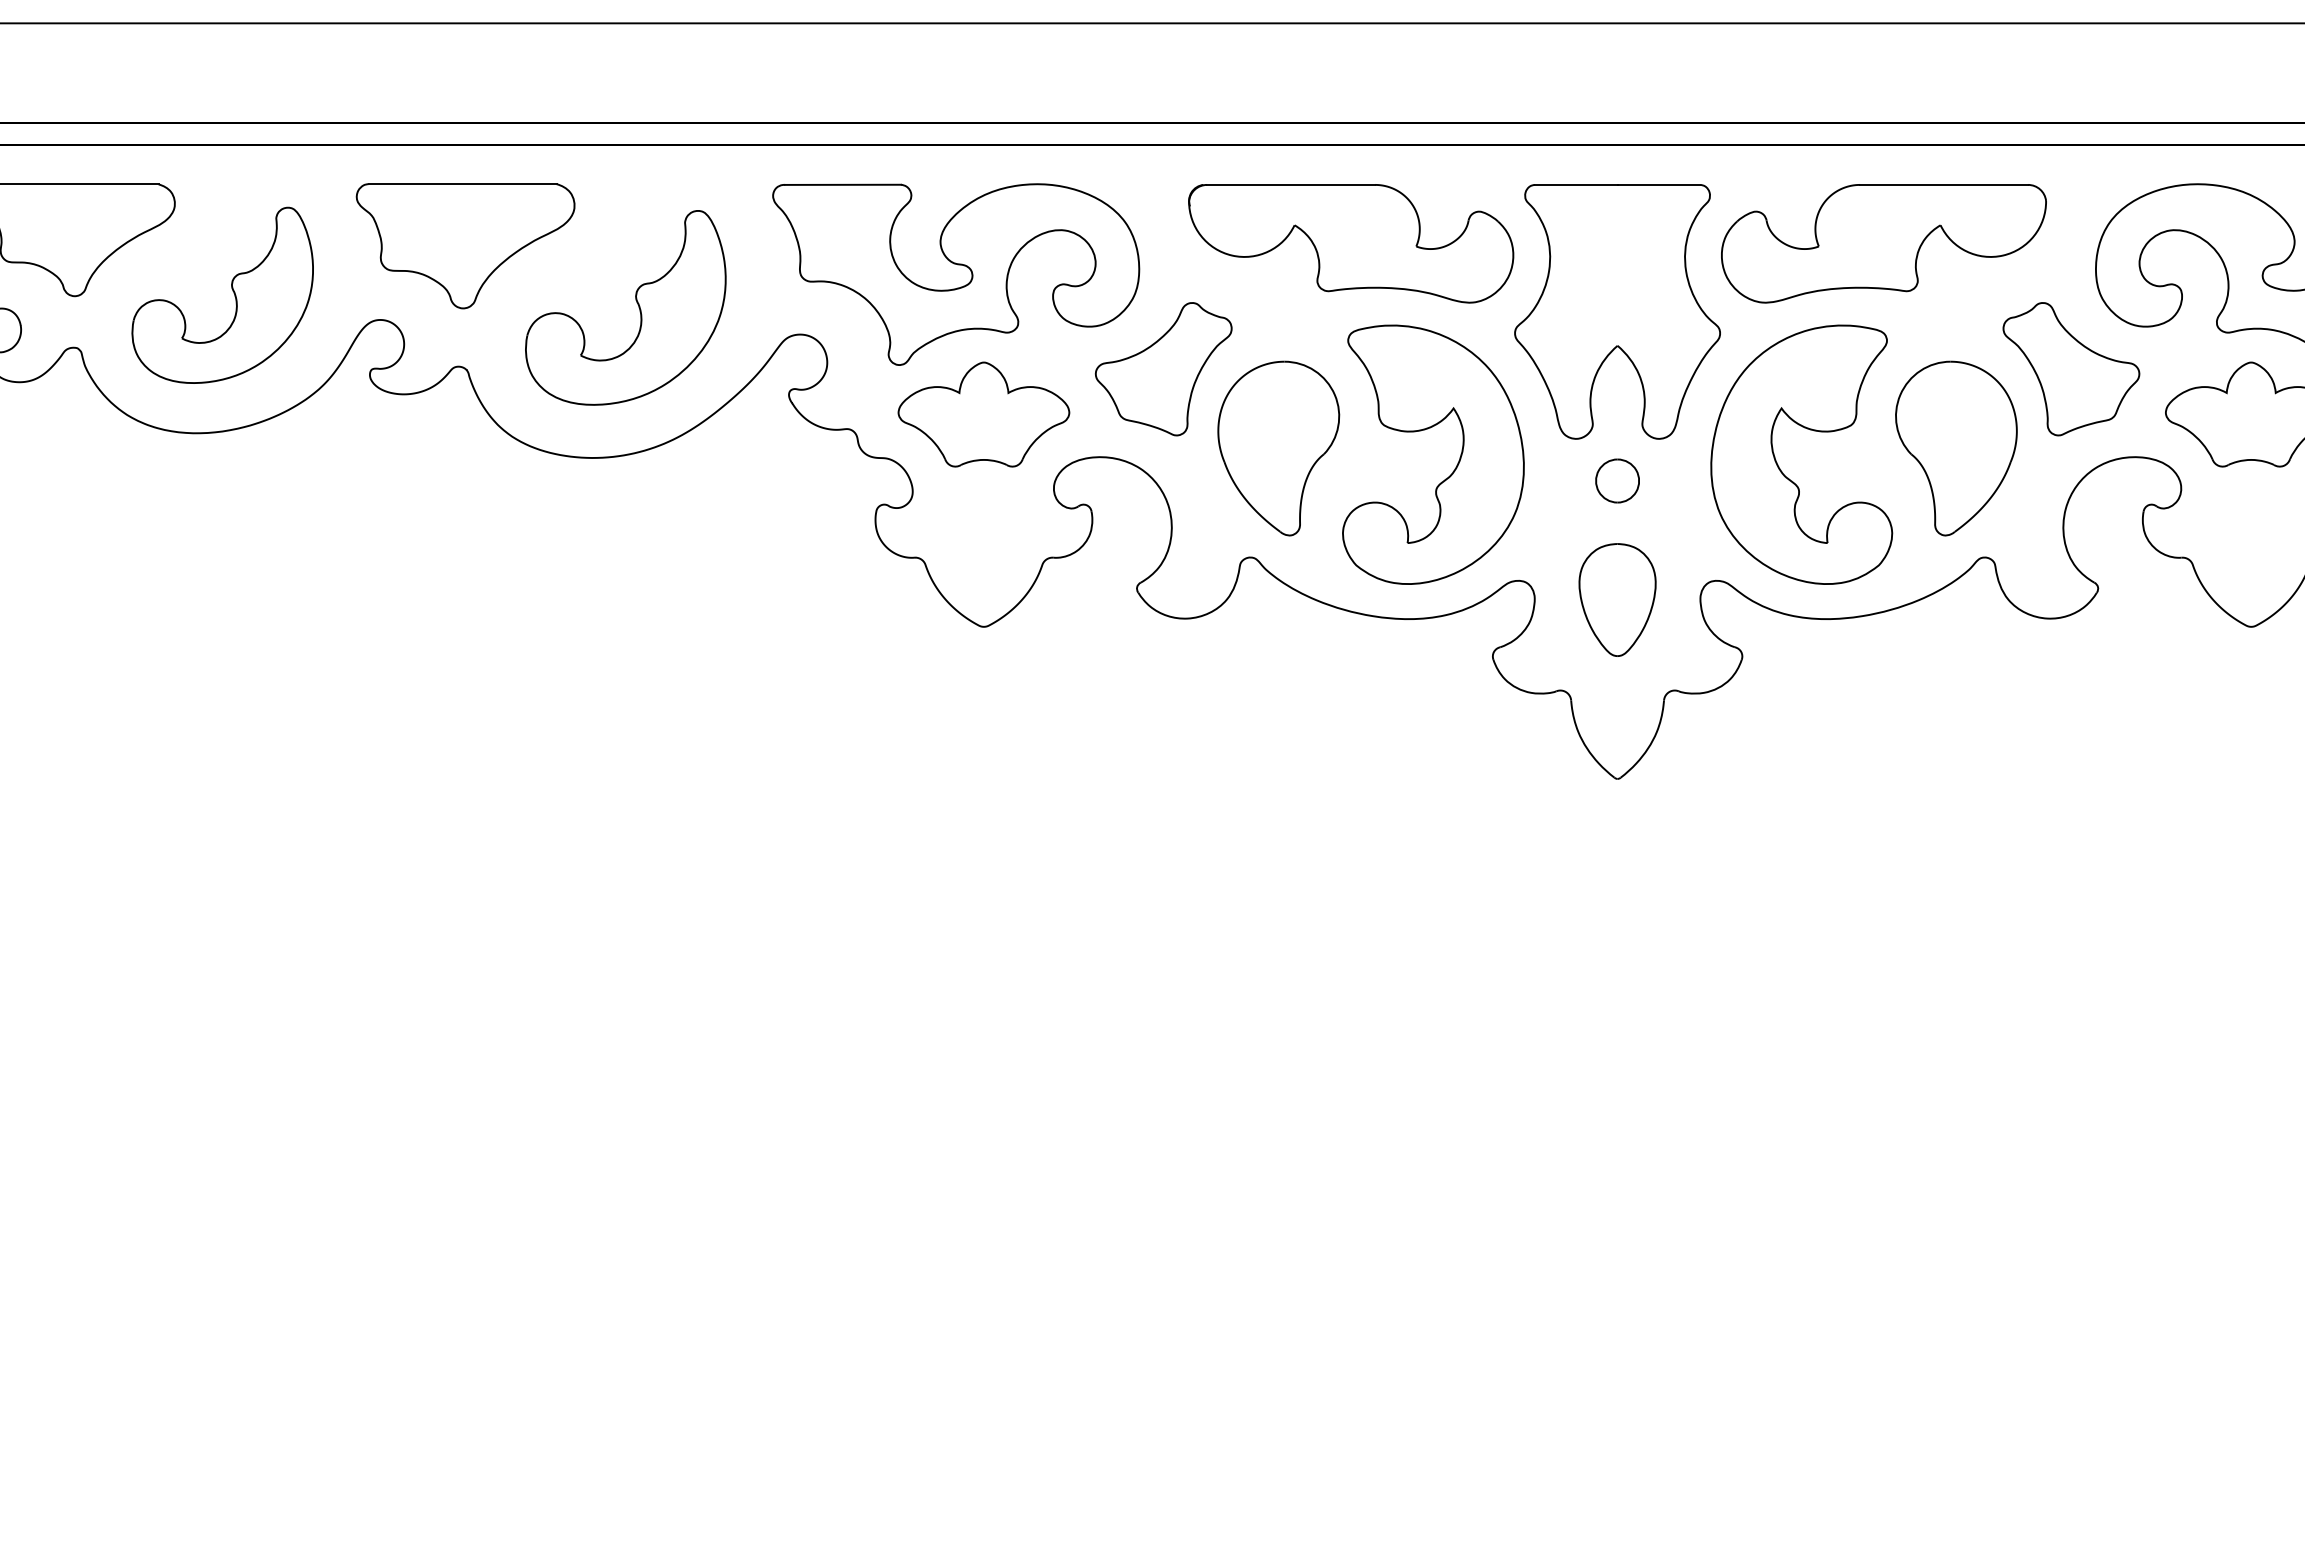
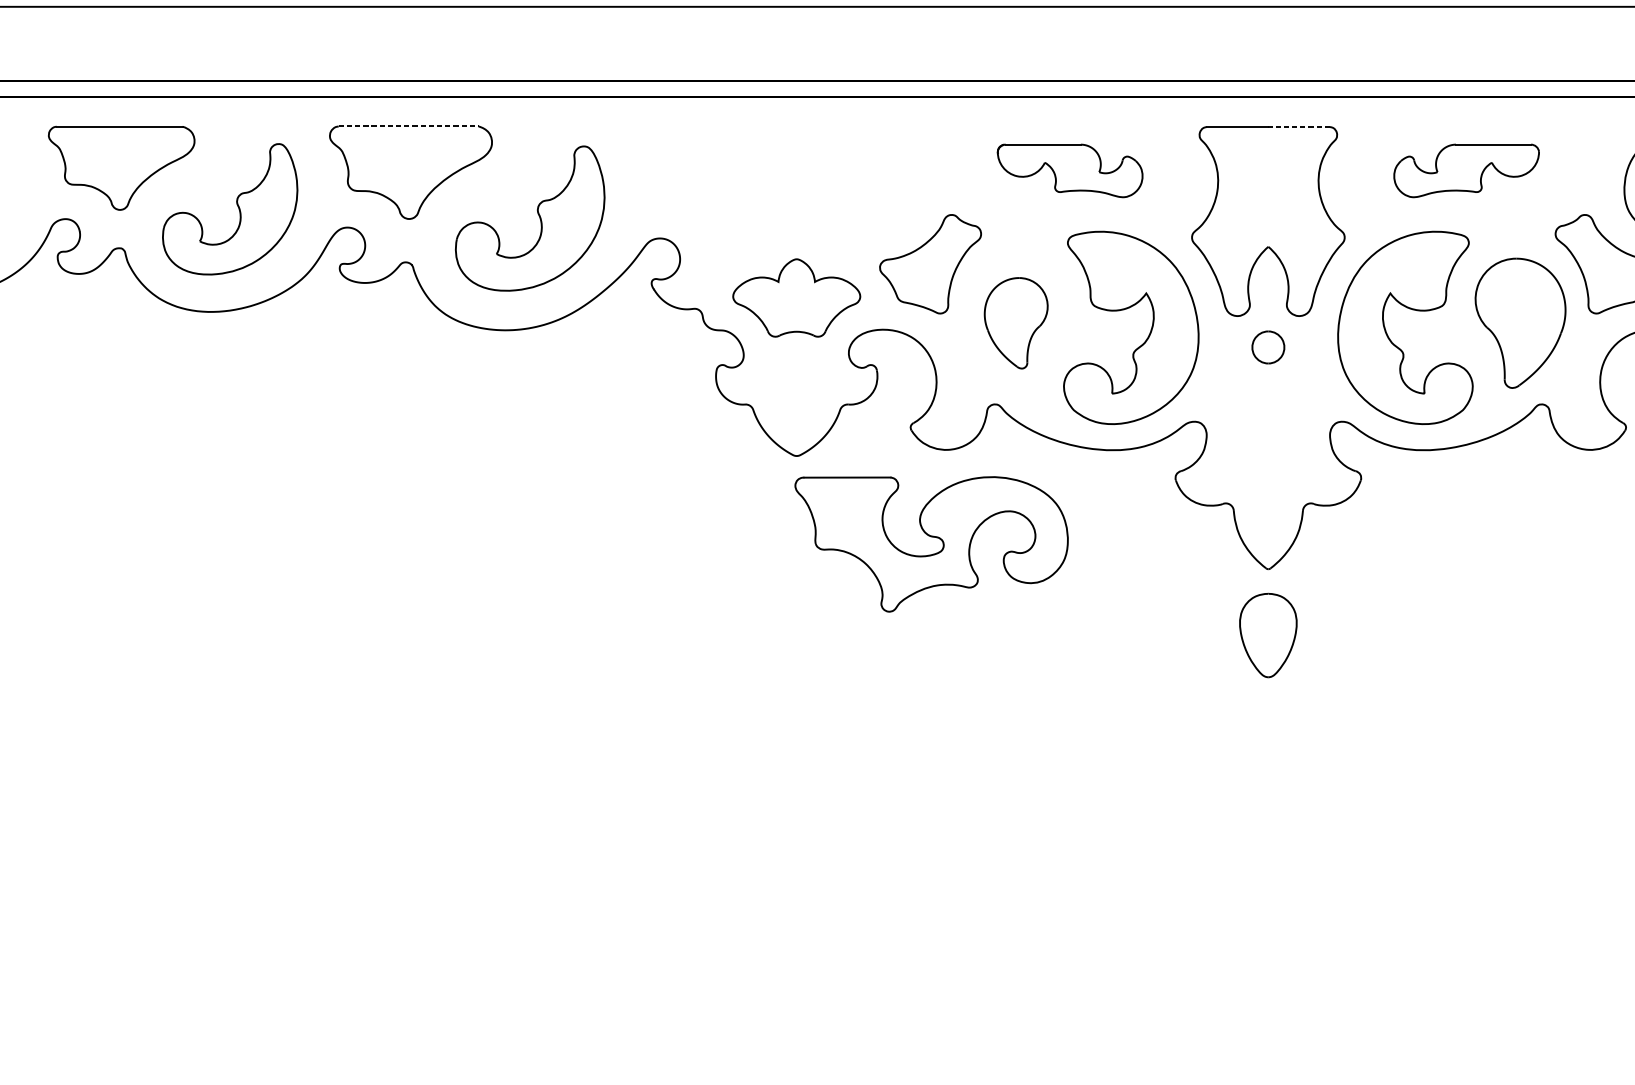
line: (462, 184) -> (408, 126), solid -> dashed
line: (1658, 184) -> (1298, 126), solid -> dashed
part: (1351, 243) -> (1070, 170), size x0.6
part: (1883, 243) -> (1466, 170), size x0.6
part: (957, 265) -> (932, 537), moved
part: (1278, 448) -> (1015, 323), size x0.7
part: (1617, 599) -> (1268, 635), moved

